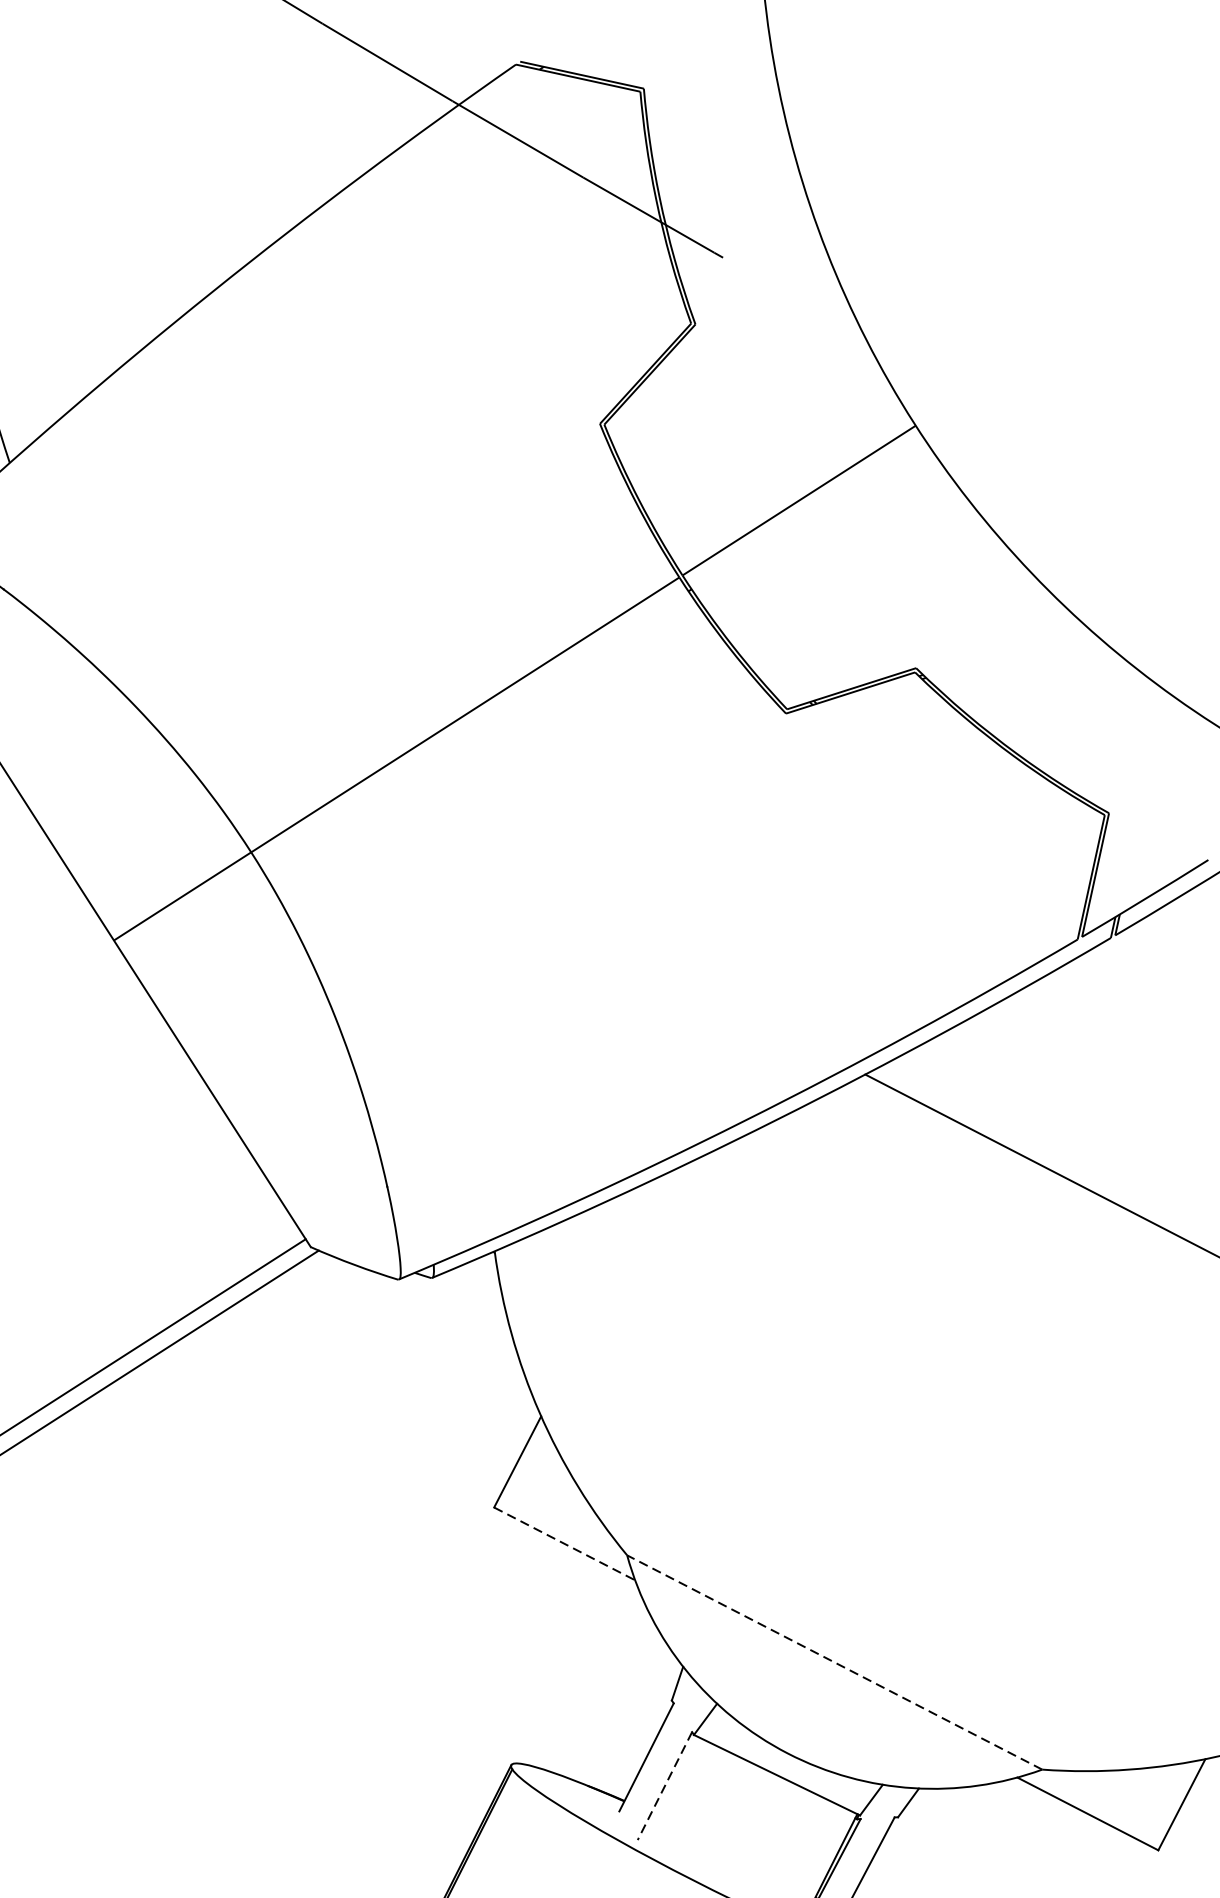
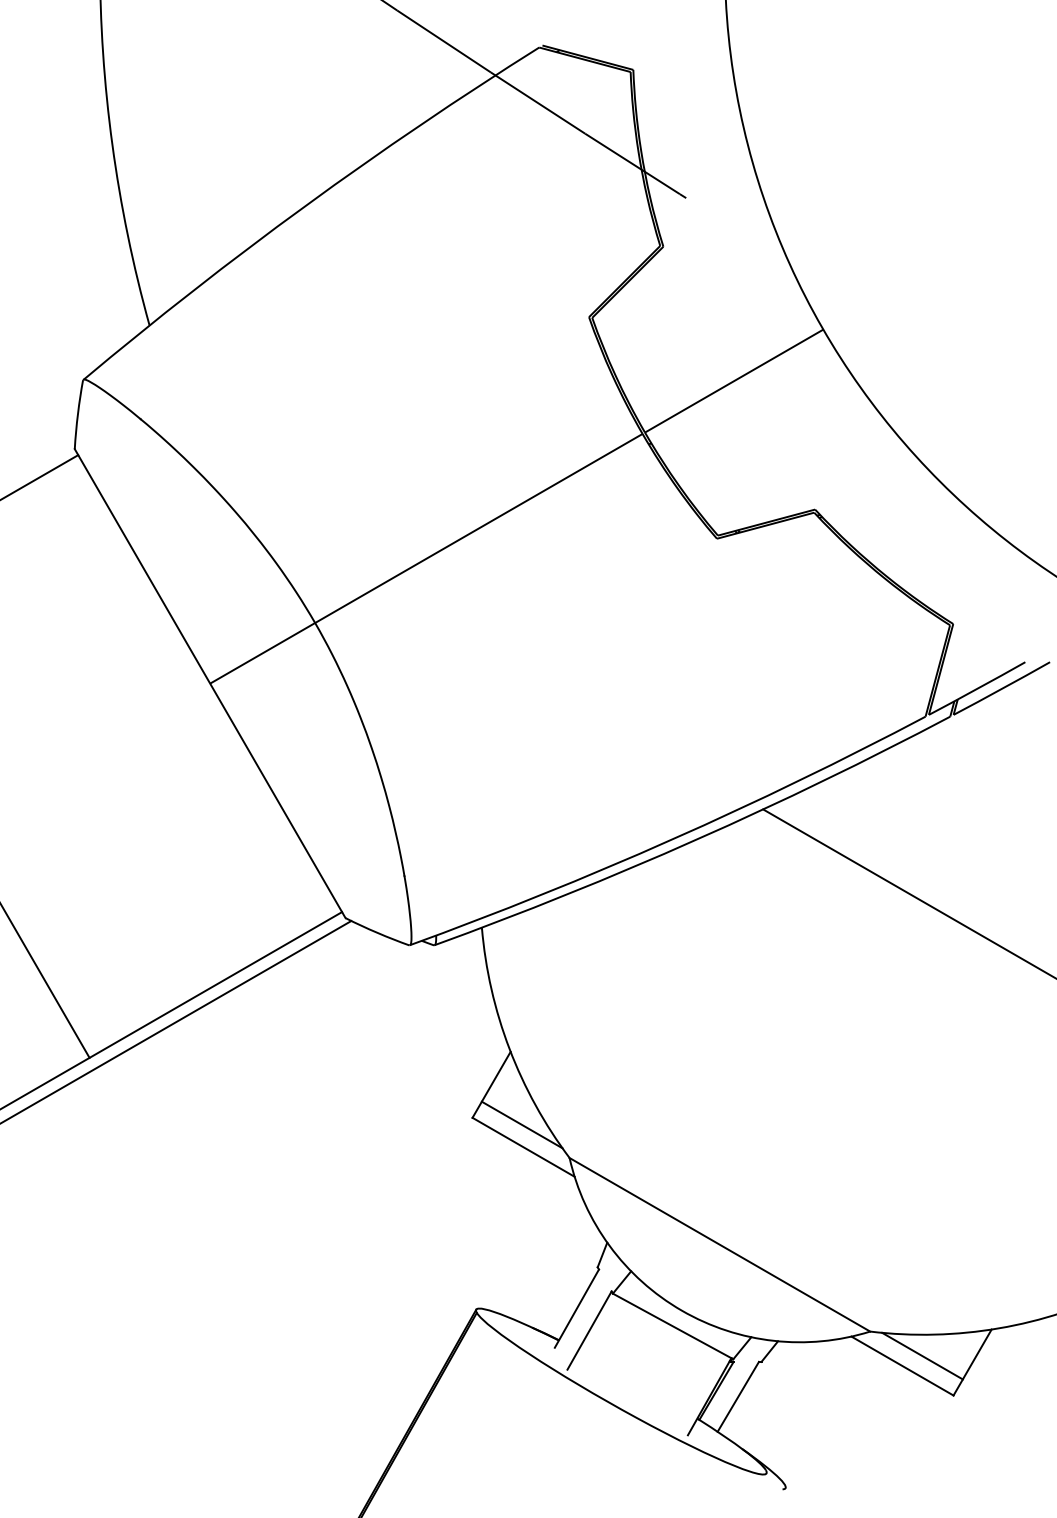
line: (560, 1513) -> (521, 1124), added
line: (564, 1544) -> (523, 1147), dashed -> solid
line: (834, 1662) -> (719, 1244), dashed -> solid
line: (664, 1785) -> (589, 1330), dashed -> solid
line: (1114, 1798) -> (922, 1355), added

